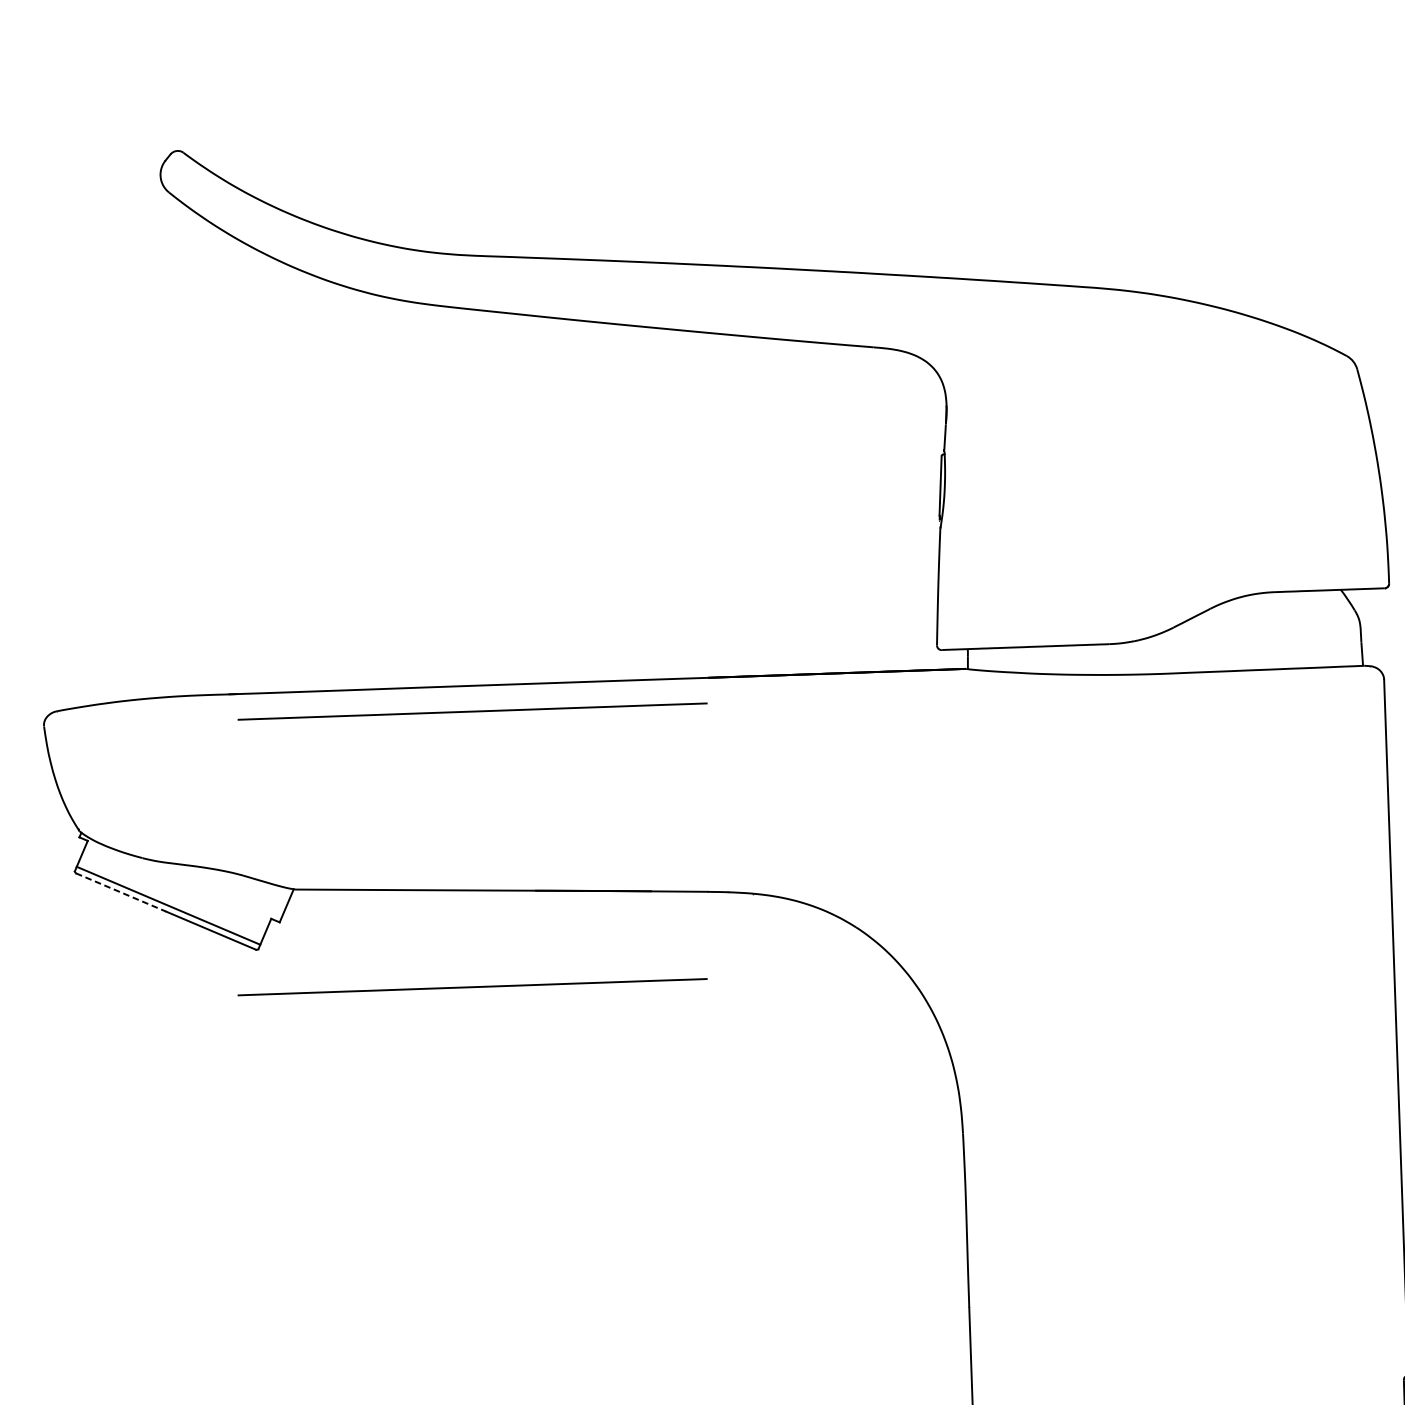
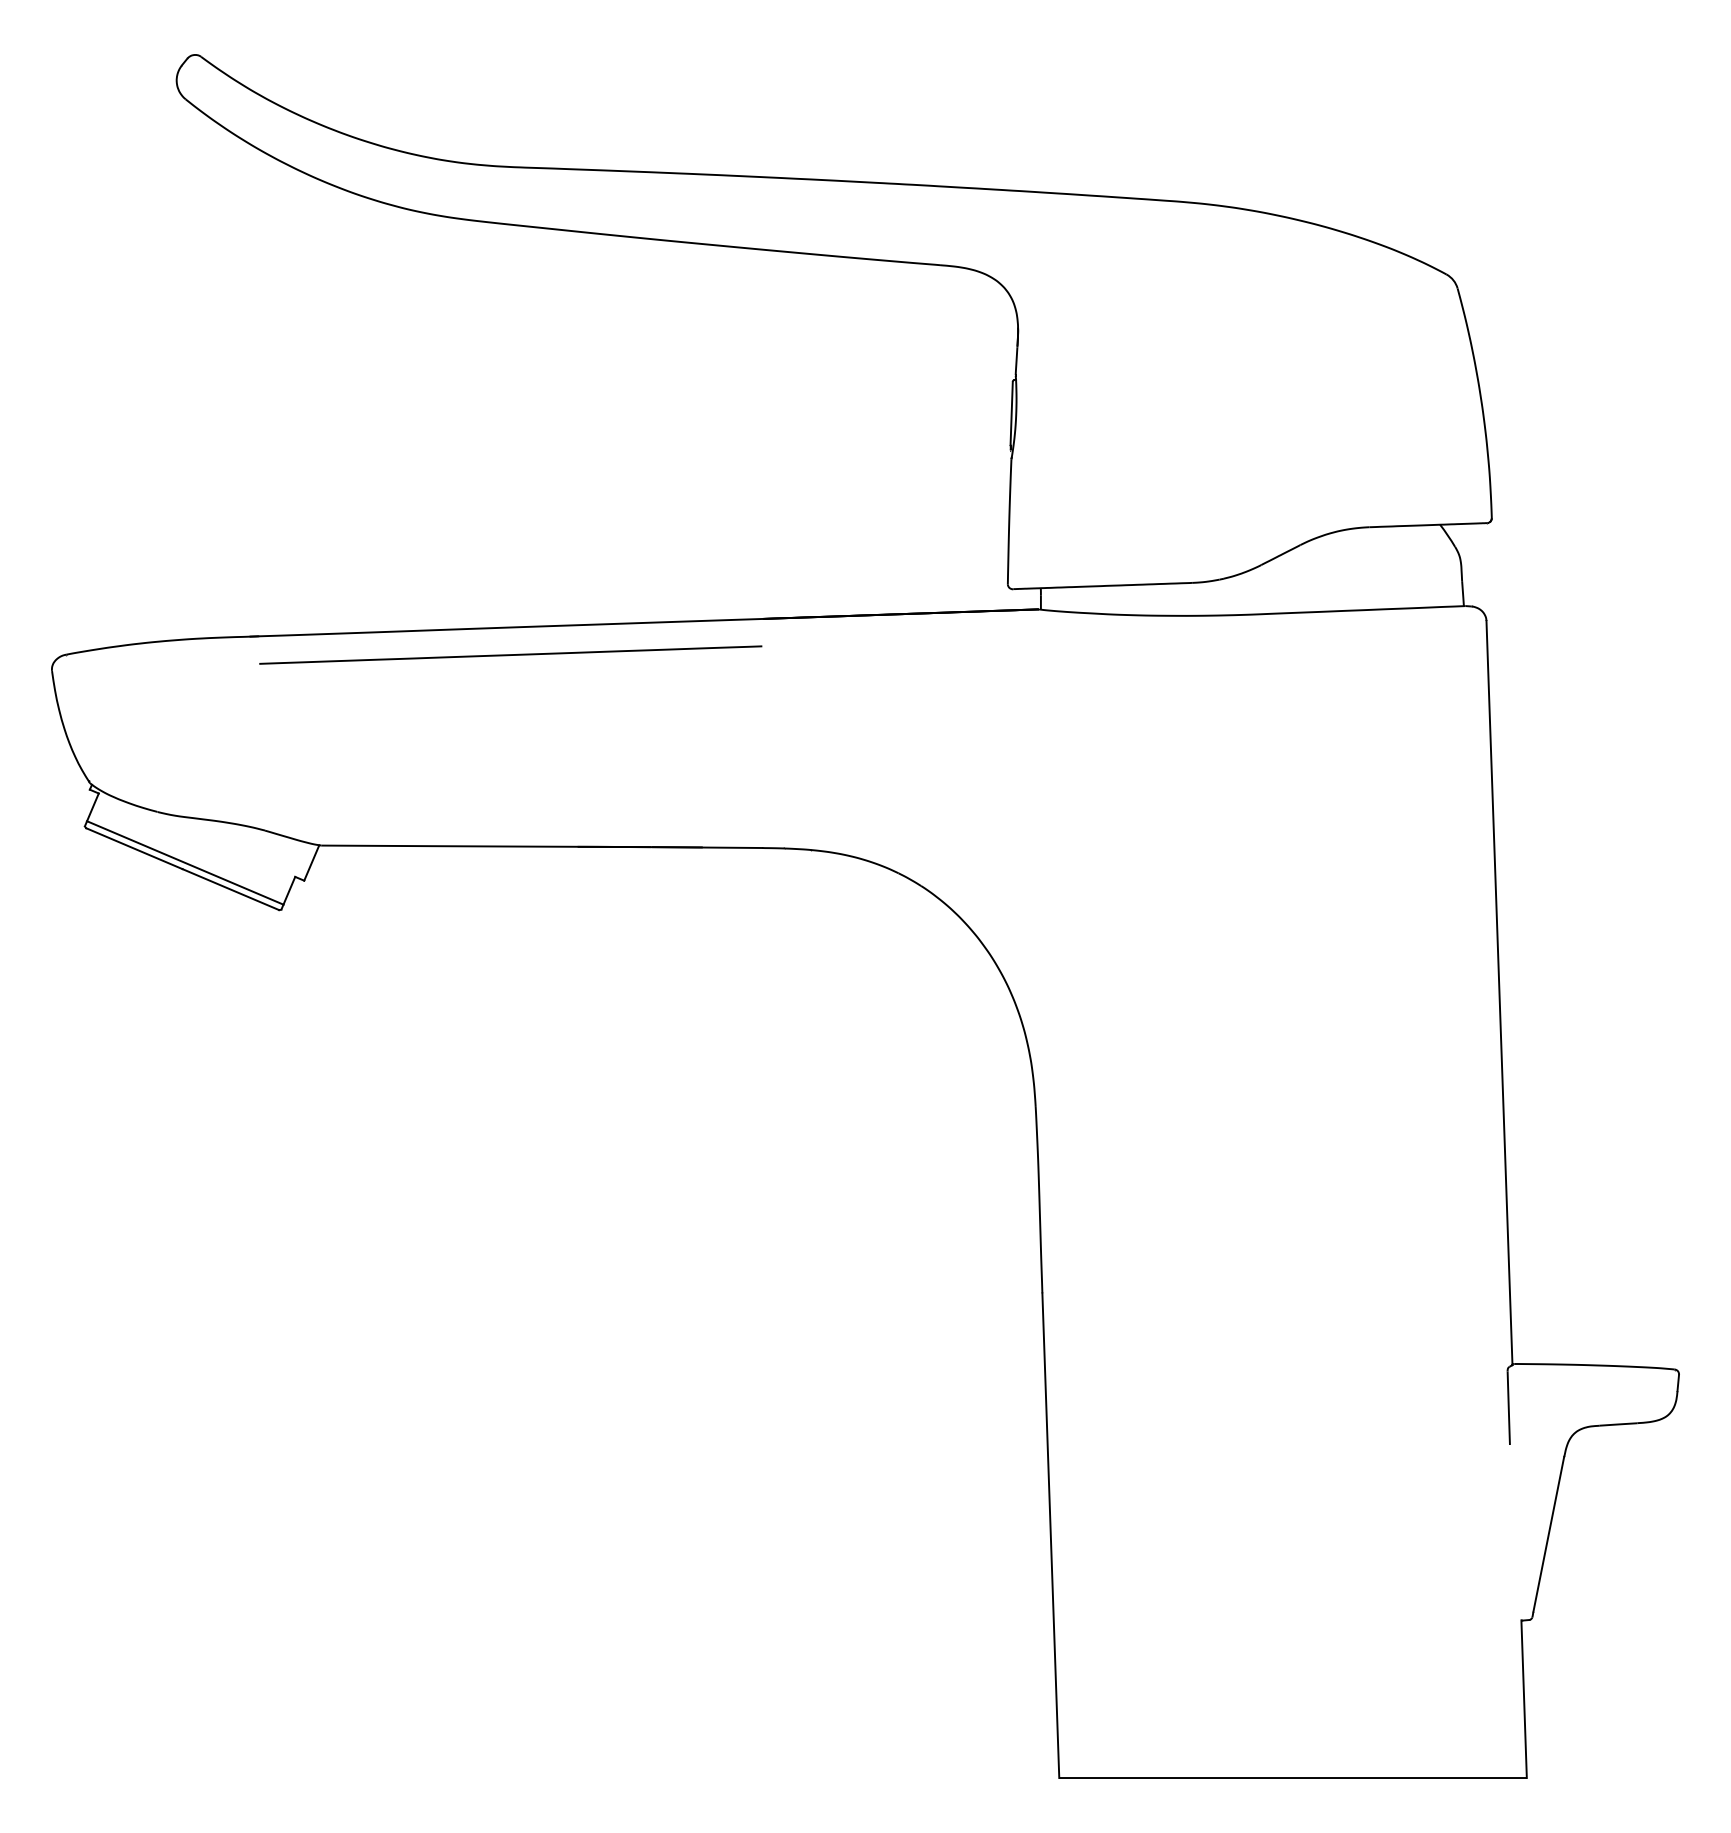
line: (121, 892) -> (134, 848), dashed -> solid
line: (472, 986) -> (510, 949), removed

